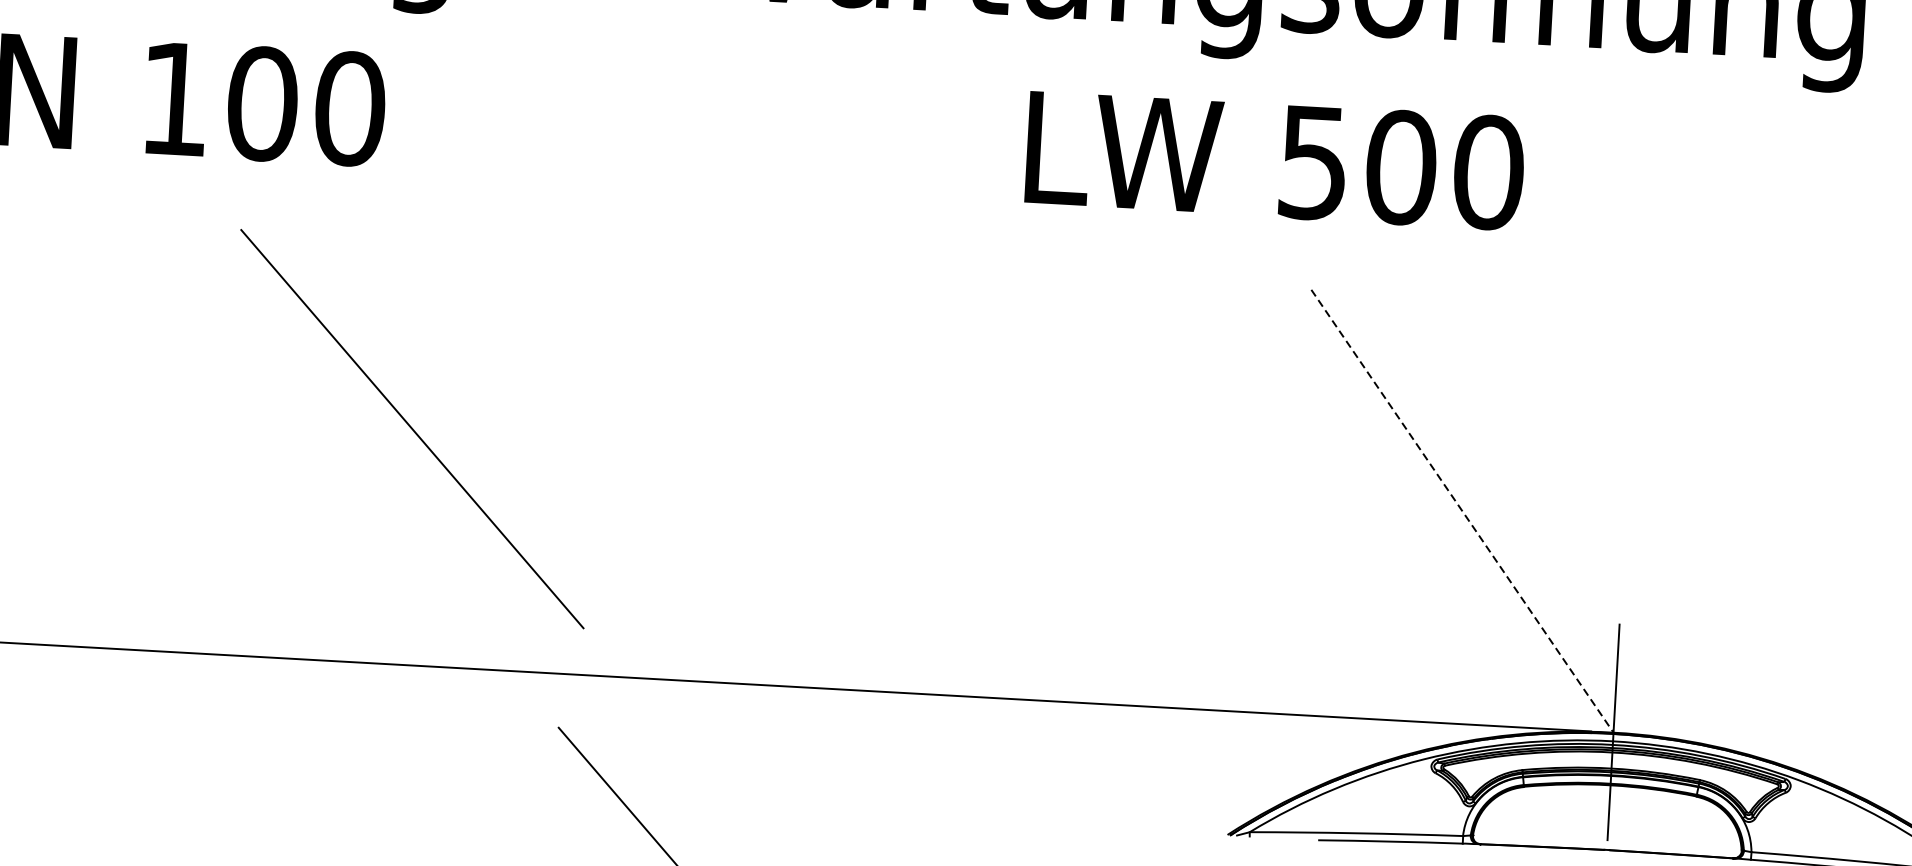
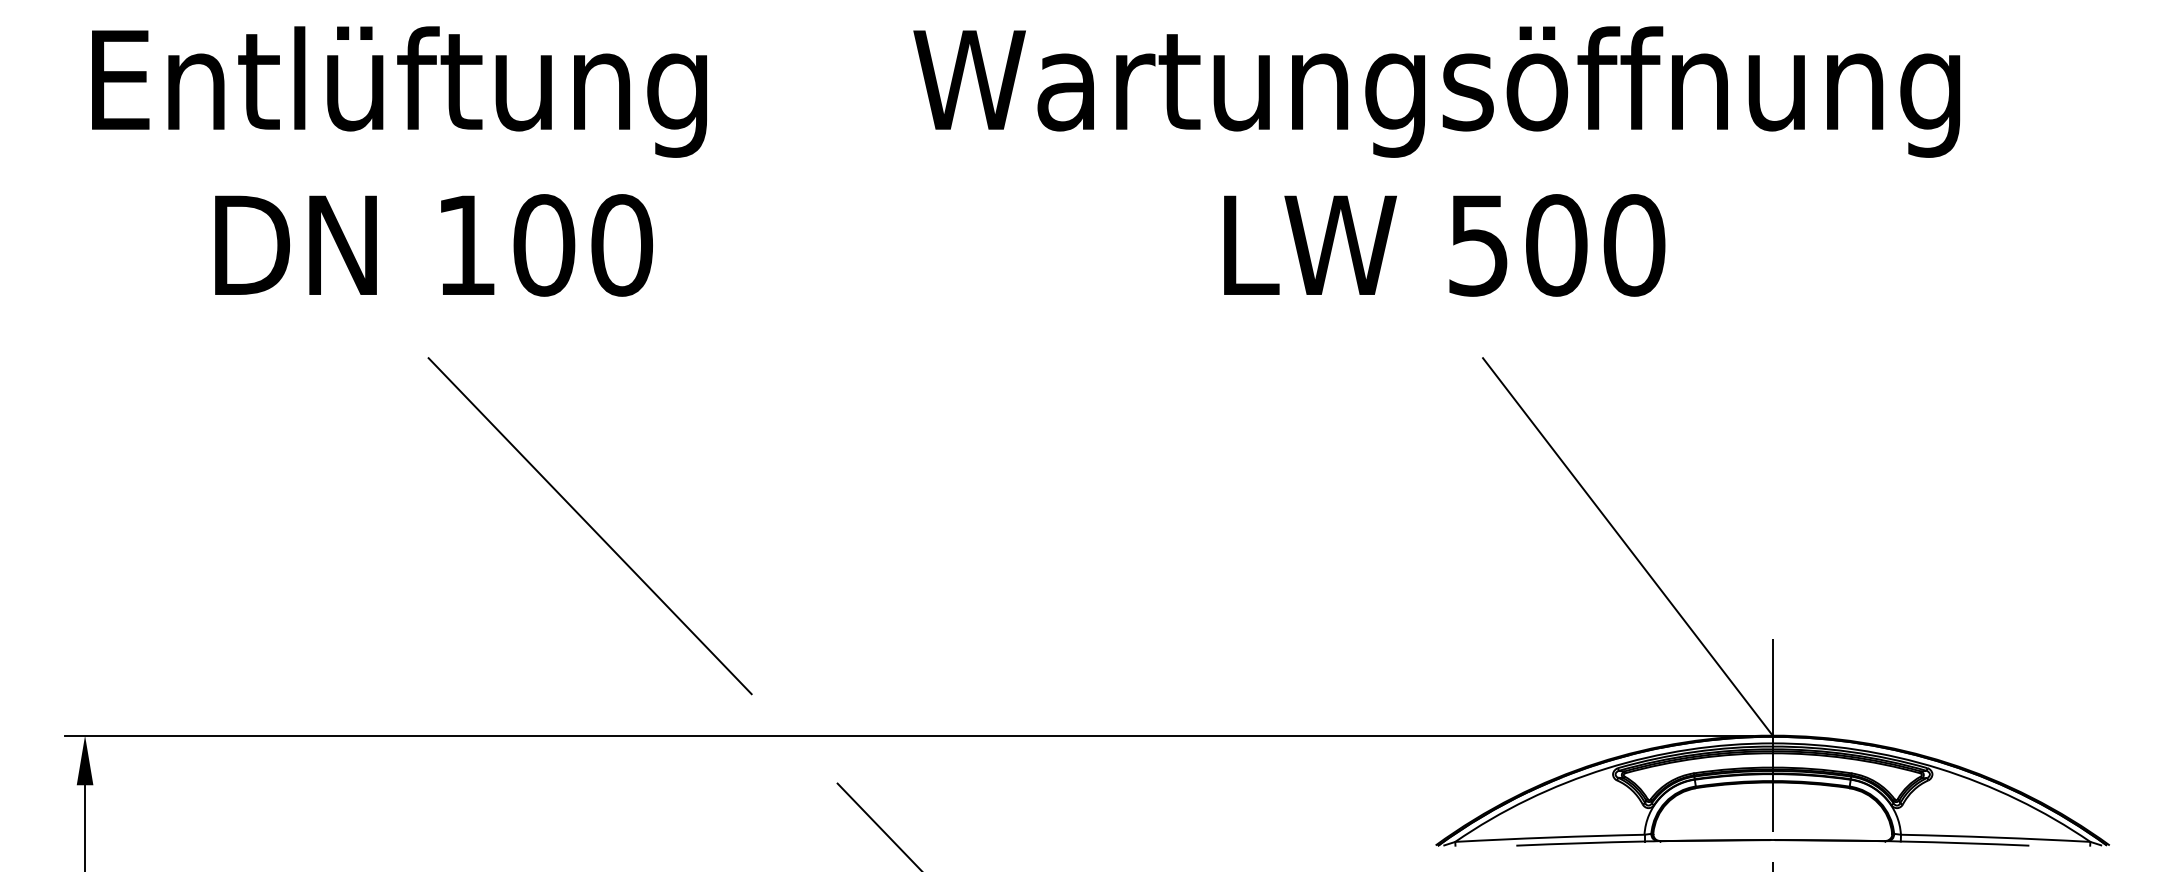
line: (411, 429) -> (589, 526), moved
line: (1462, 510) -> (1627, 546), dashed -> solid

